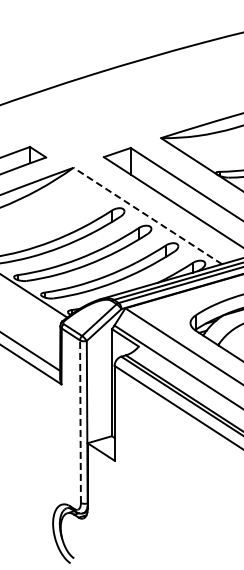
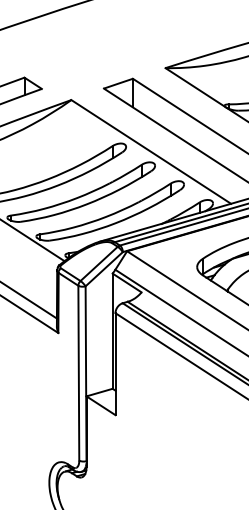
line: (147, 216) -> (150, 152), dashed -> solid
line: (80, 421) -> (78, 372), dashed -> solid

